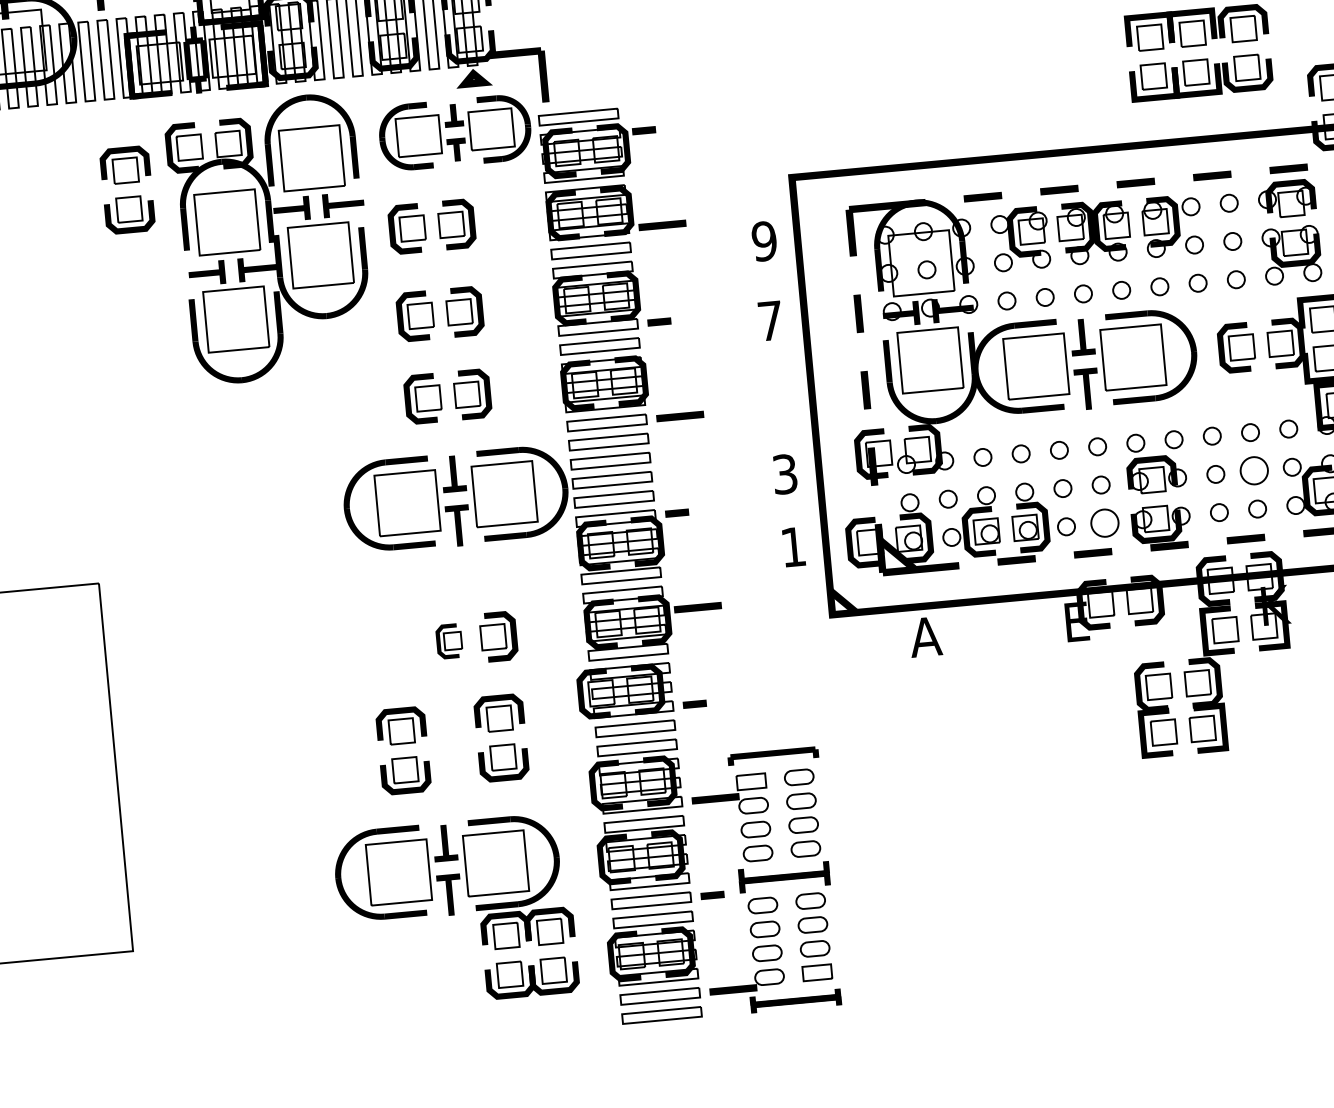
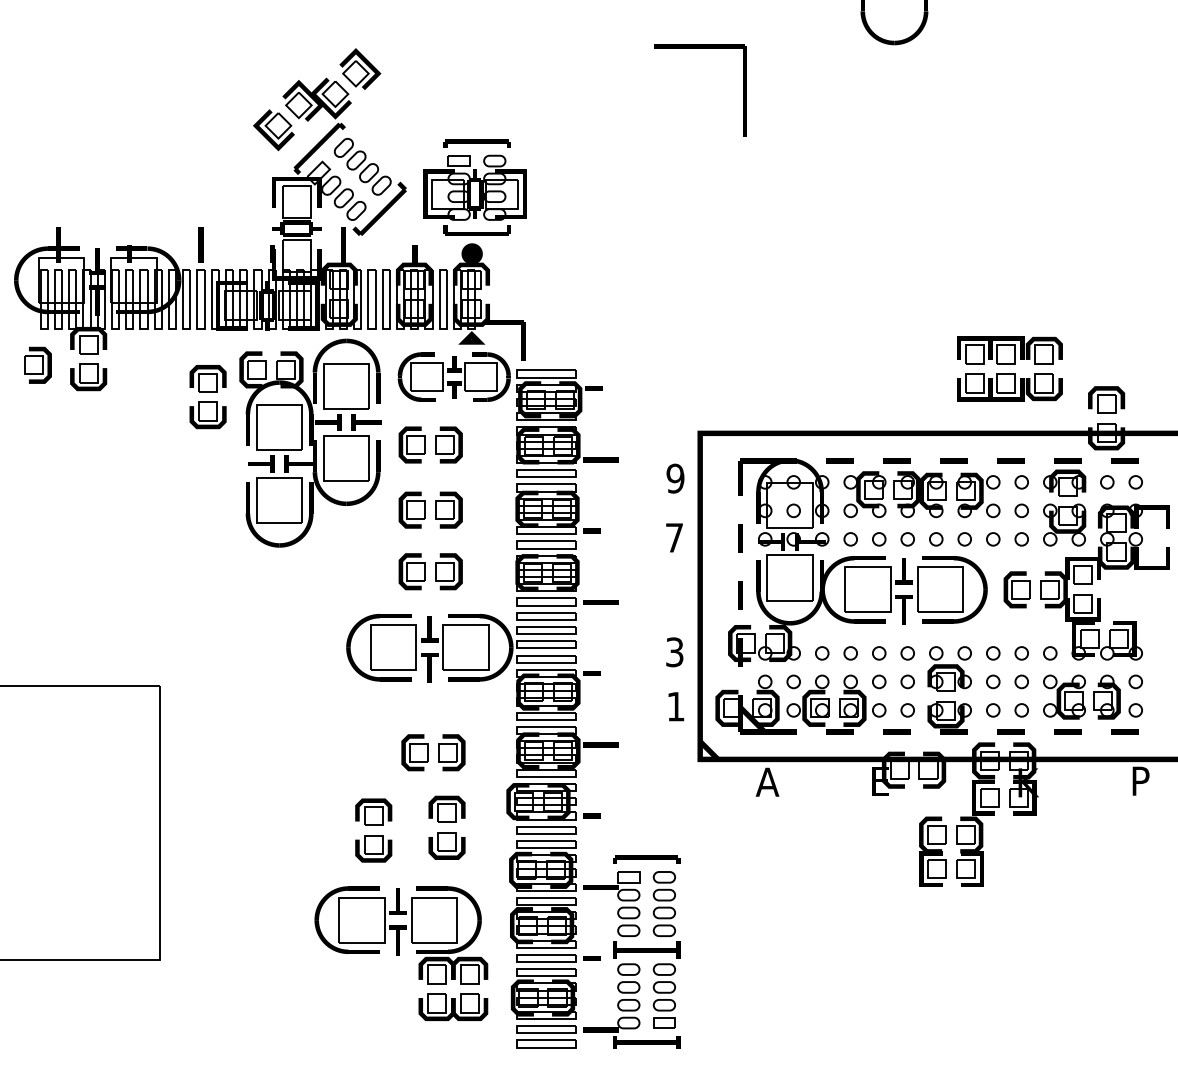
circle: (1253, 470) -> (1021, 681), size x0.62
circle: (1104, 523) -> (907, 710), size x0.62
part: (448, 641) -> (414, 752), size x1.43

